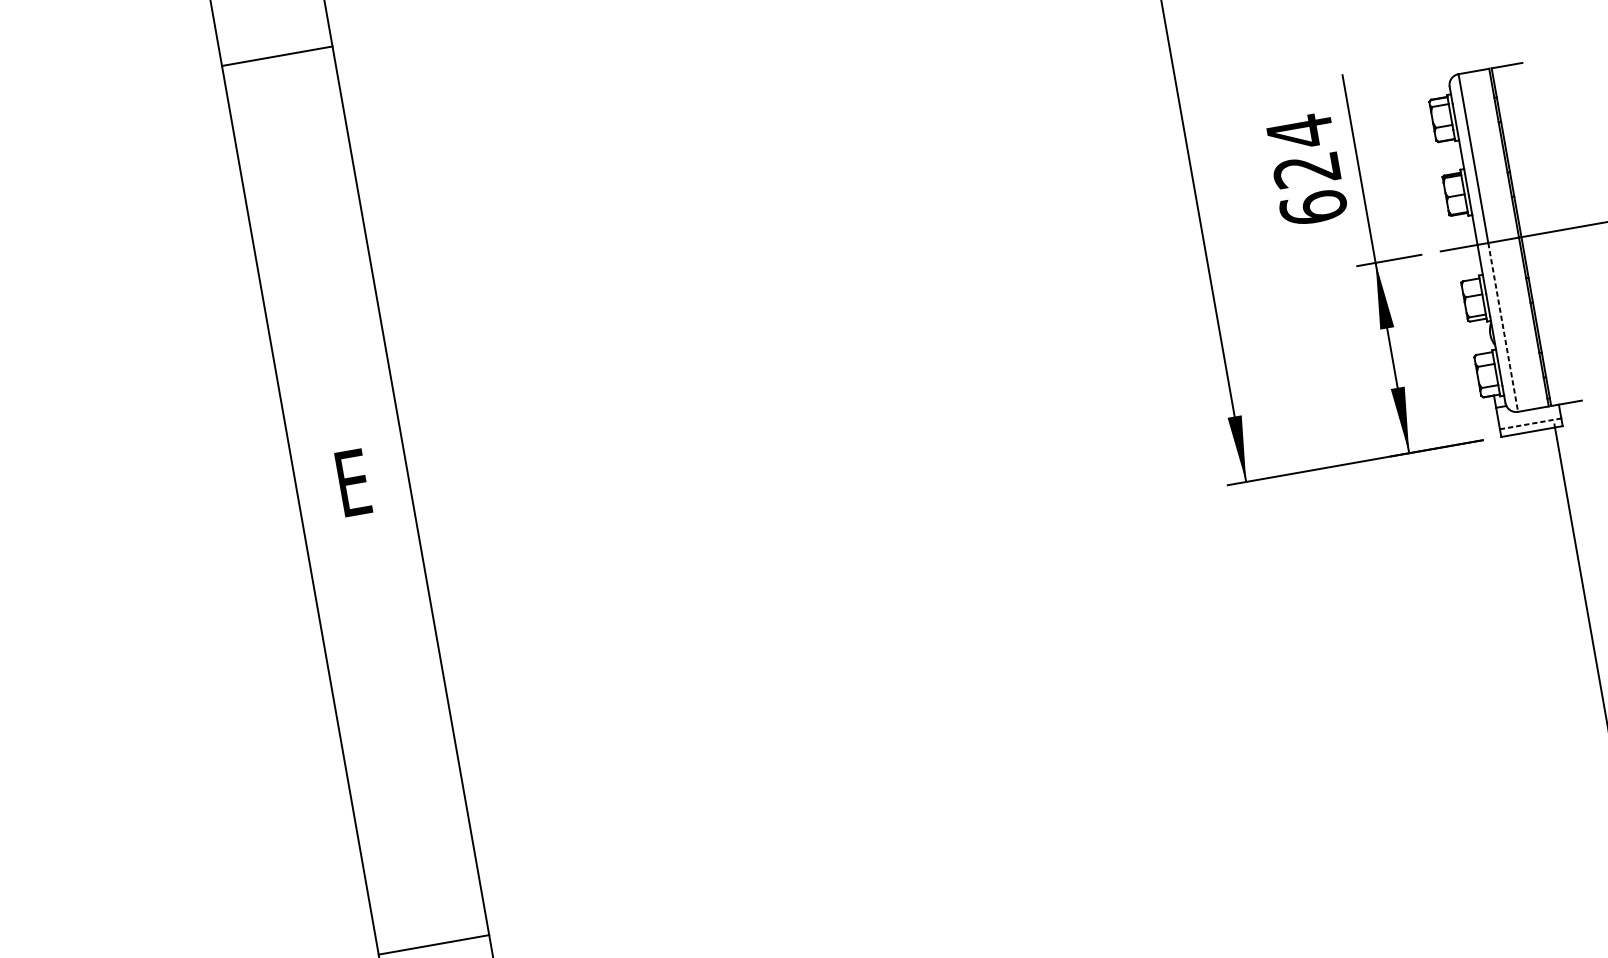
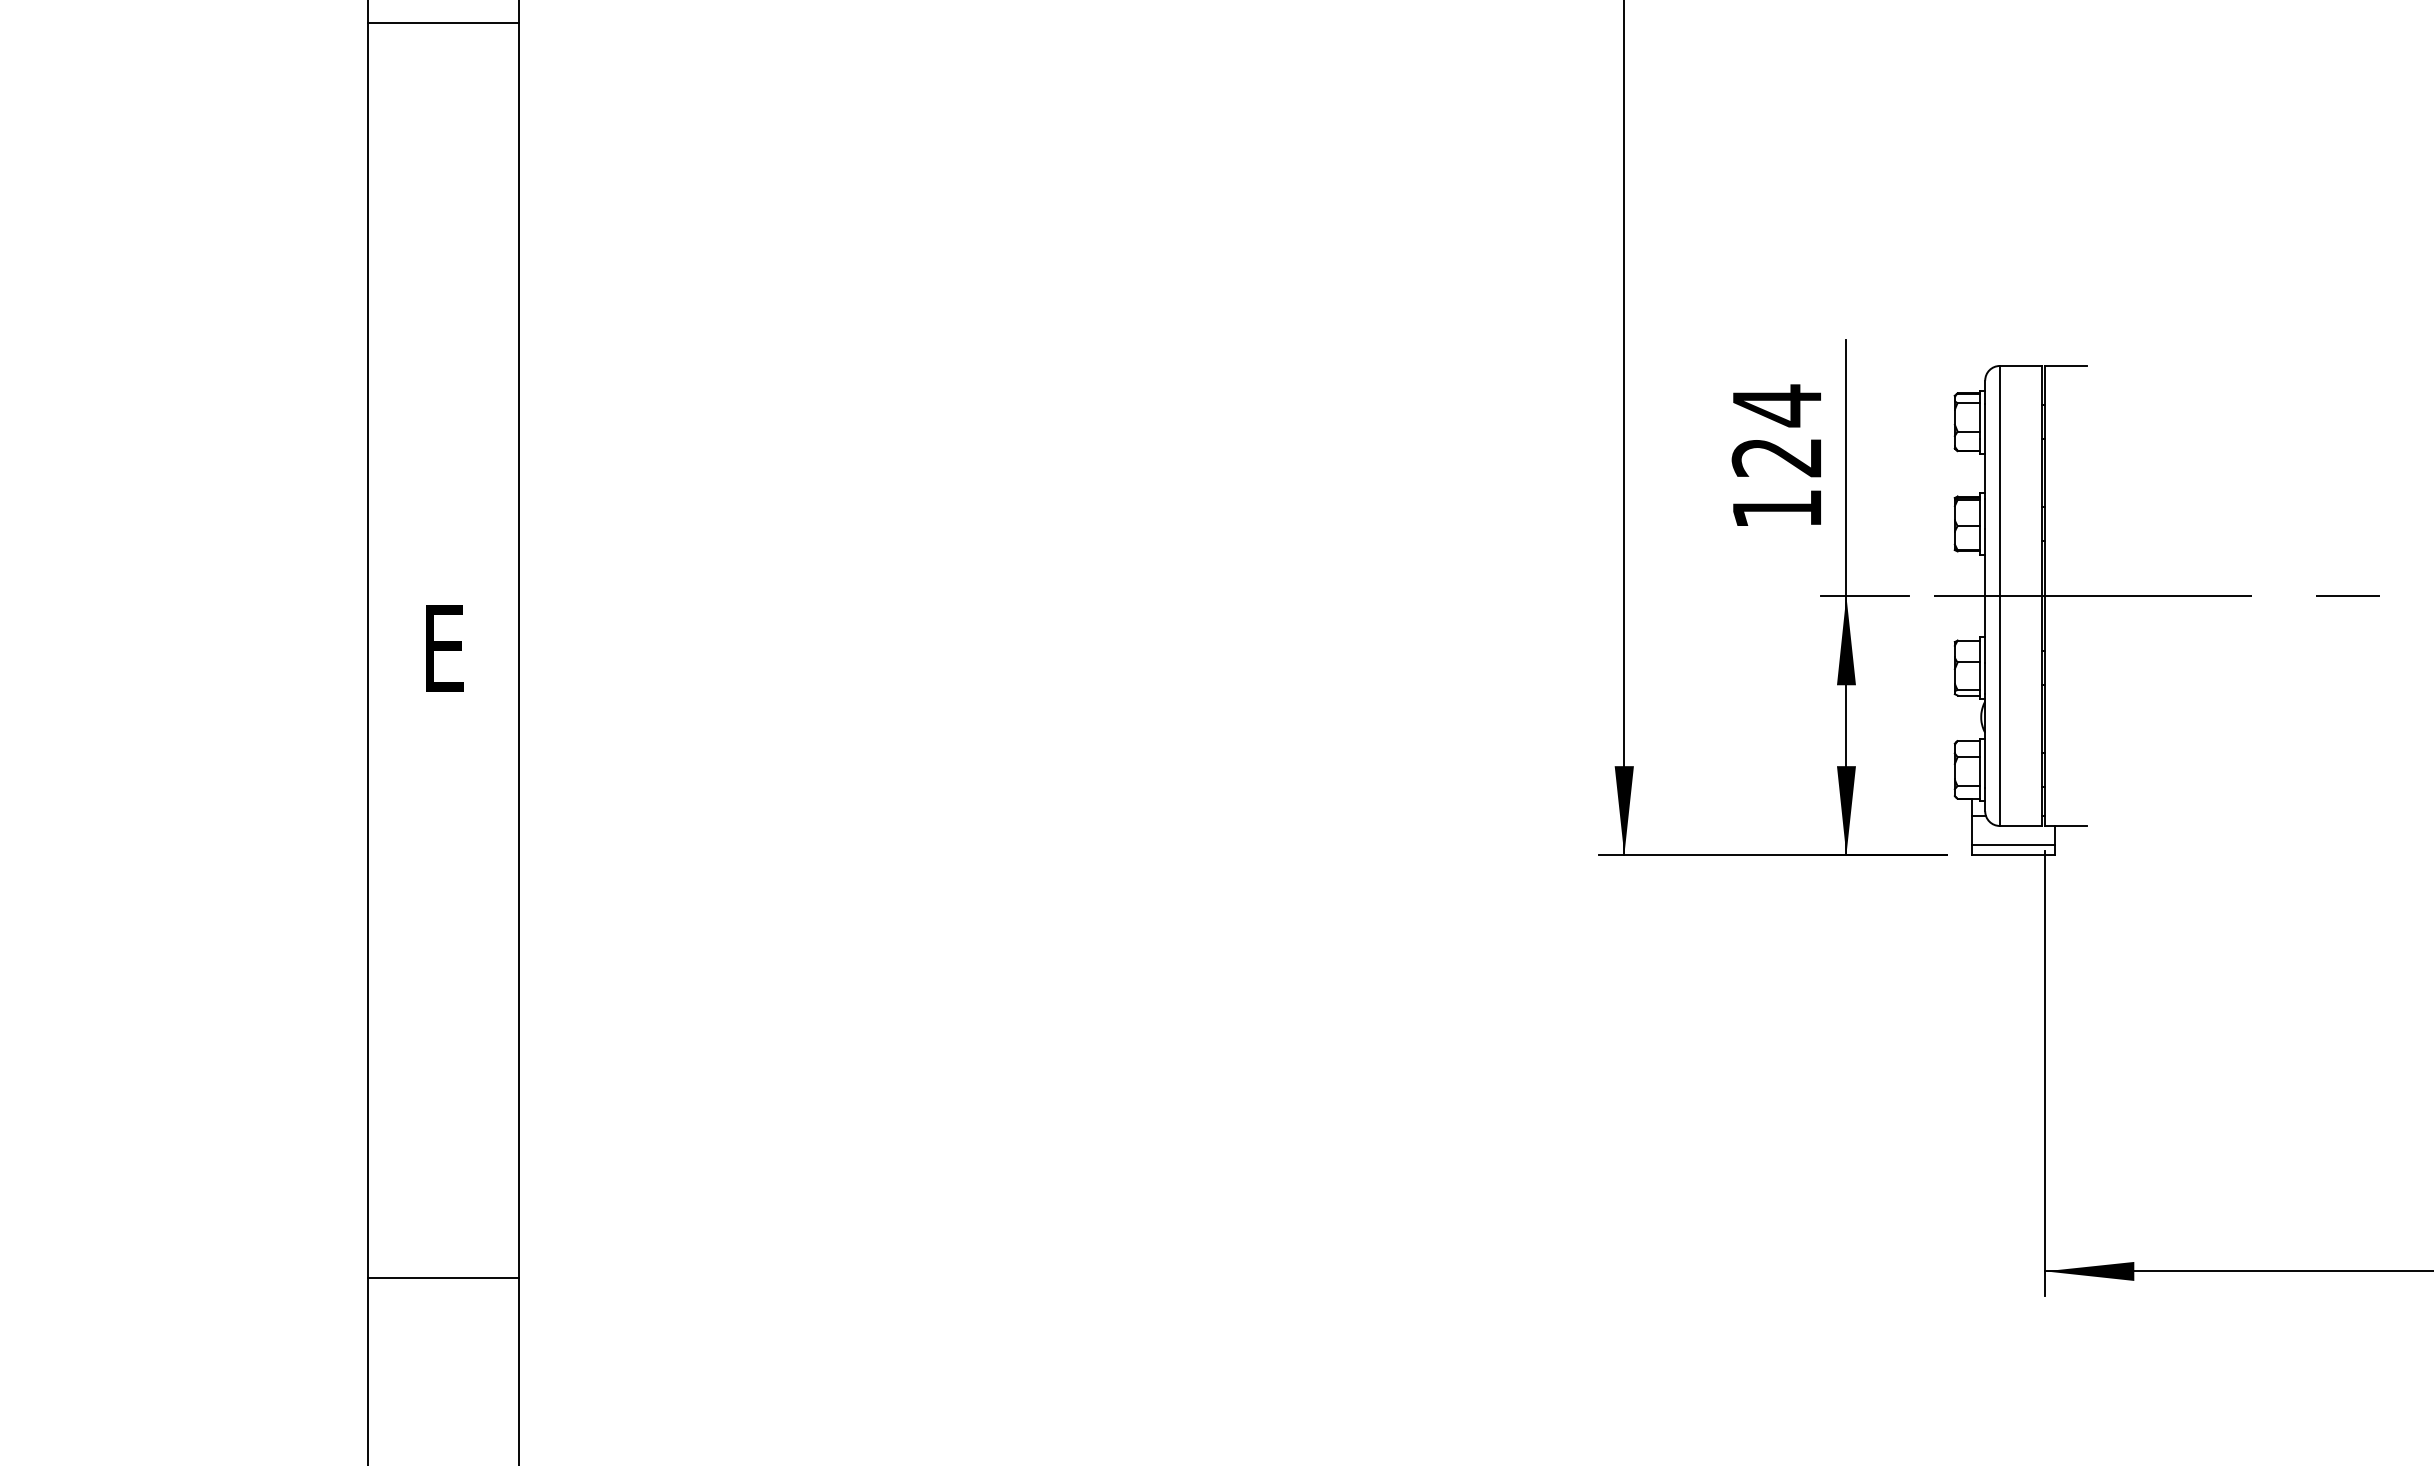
line: (277, 56) -> (443, 23), moved
text: (1313, 207) -> (1776, 508), 624 -> 124
line: (1502, 327) -> (1999, 710), dashed -> solid
line: (1530, 423) -> (2013, 844), dashed -> solid

